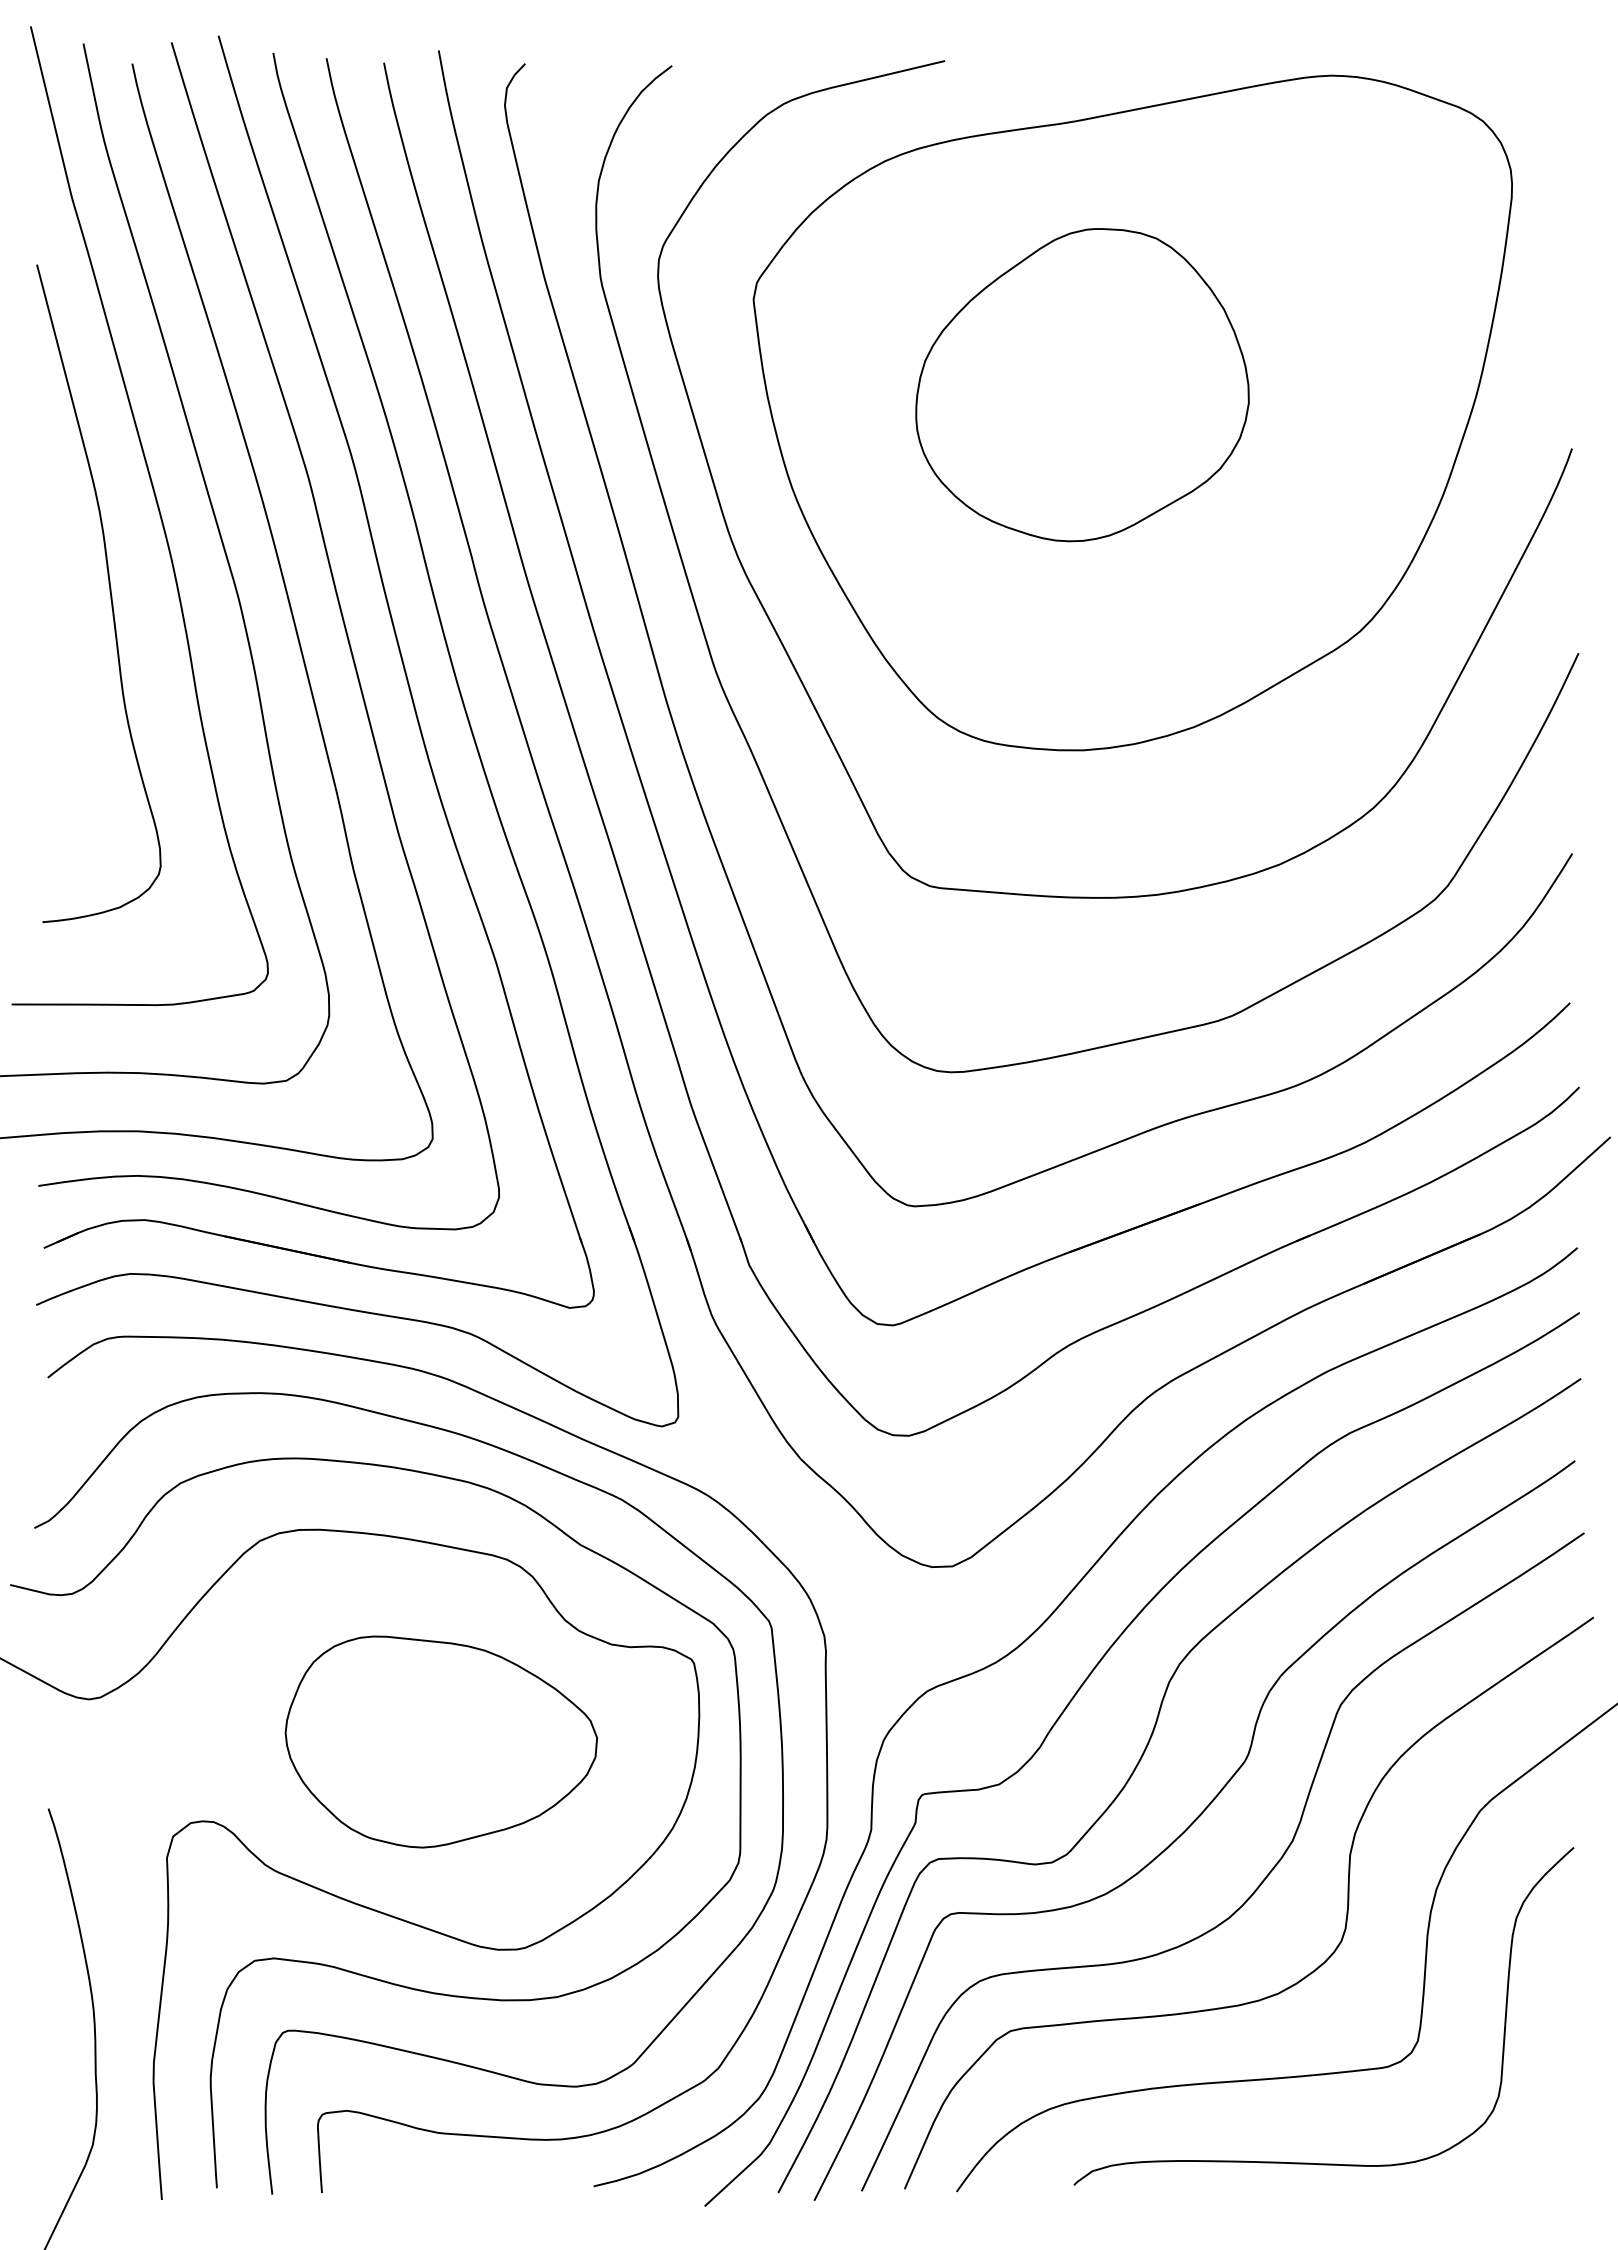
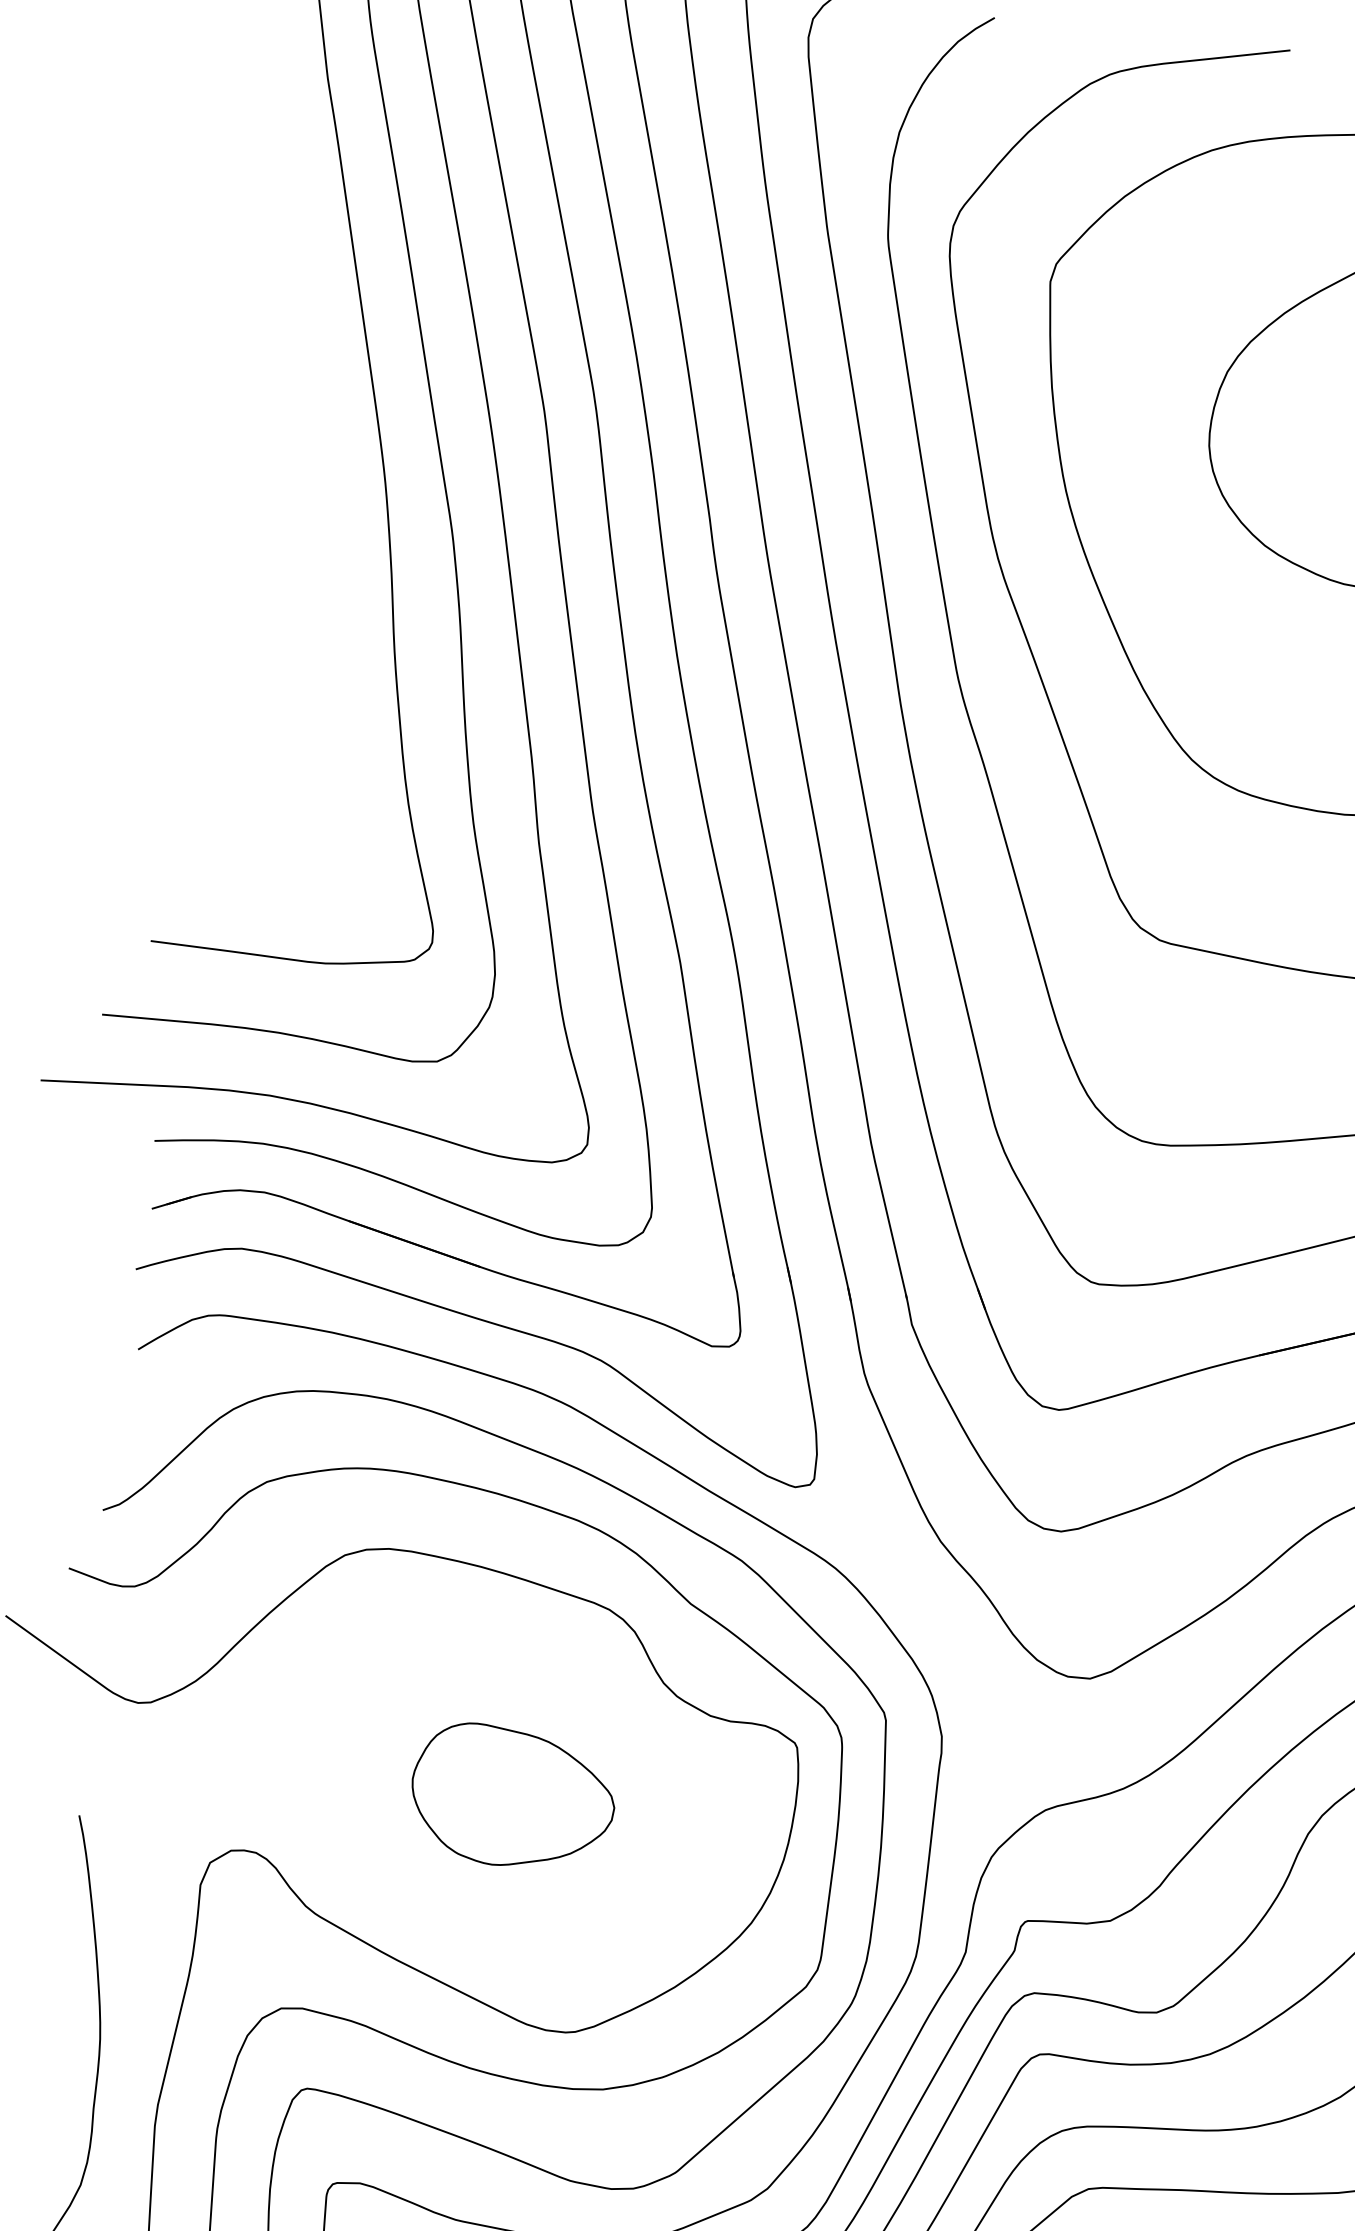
curve: (109, 592) -> (313, 509), removed
part: (440, 1741) -> (512, 1797), size x0.6

